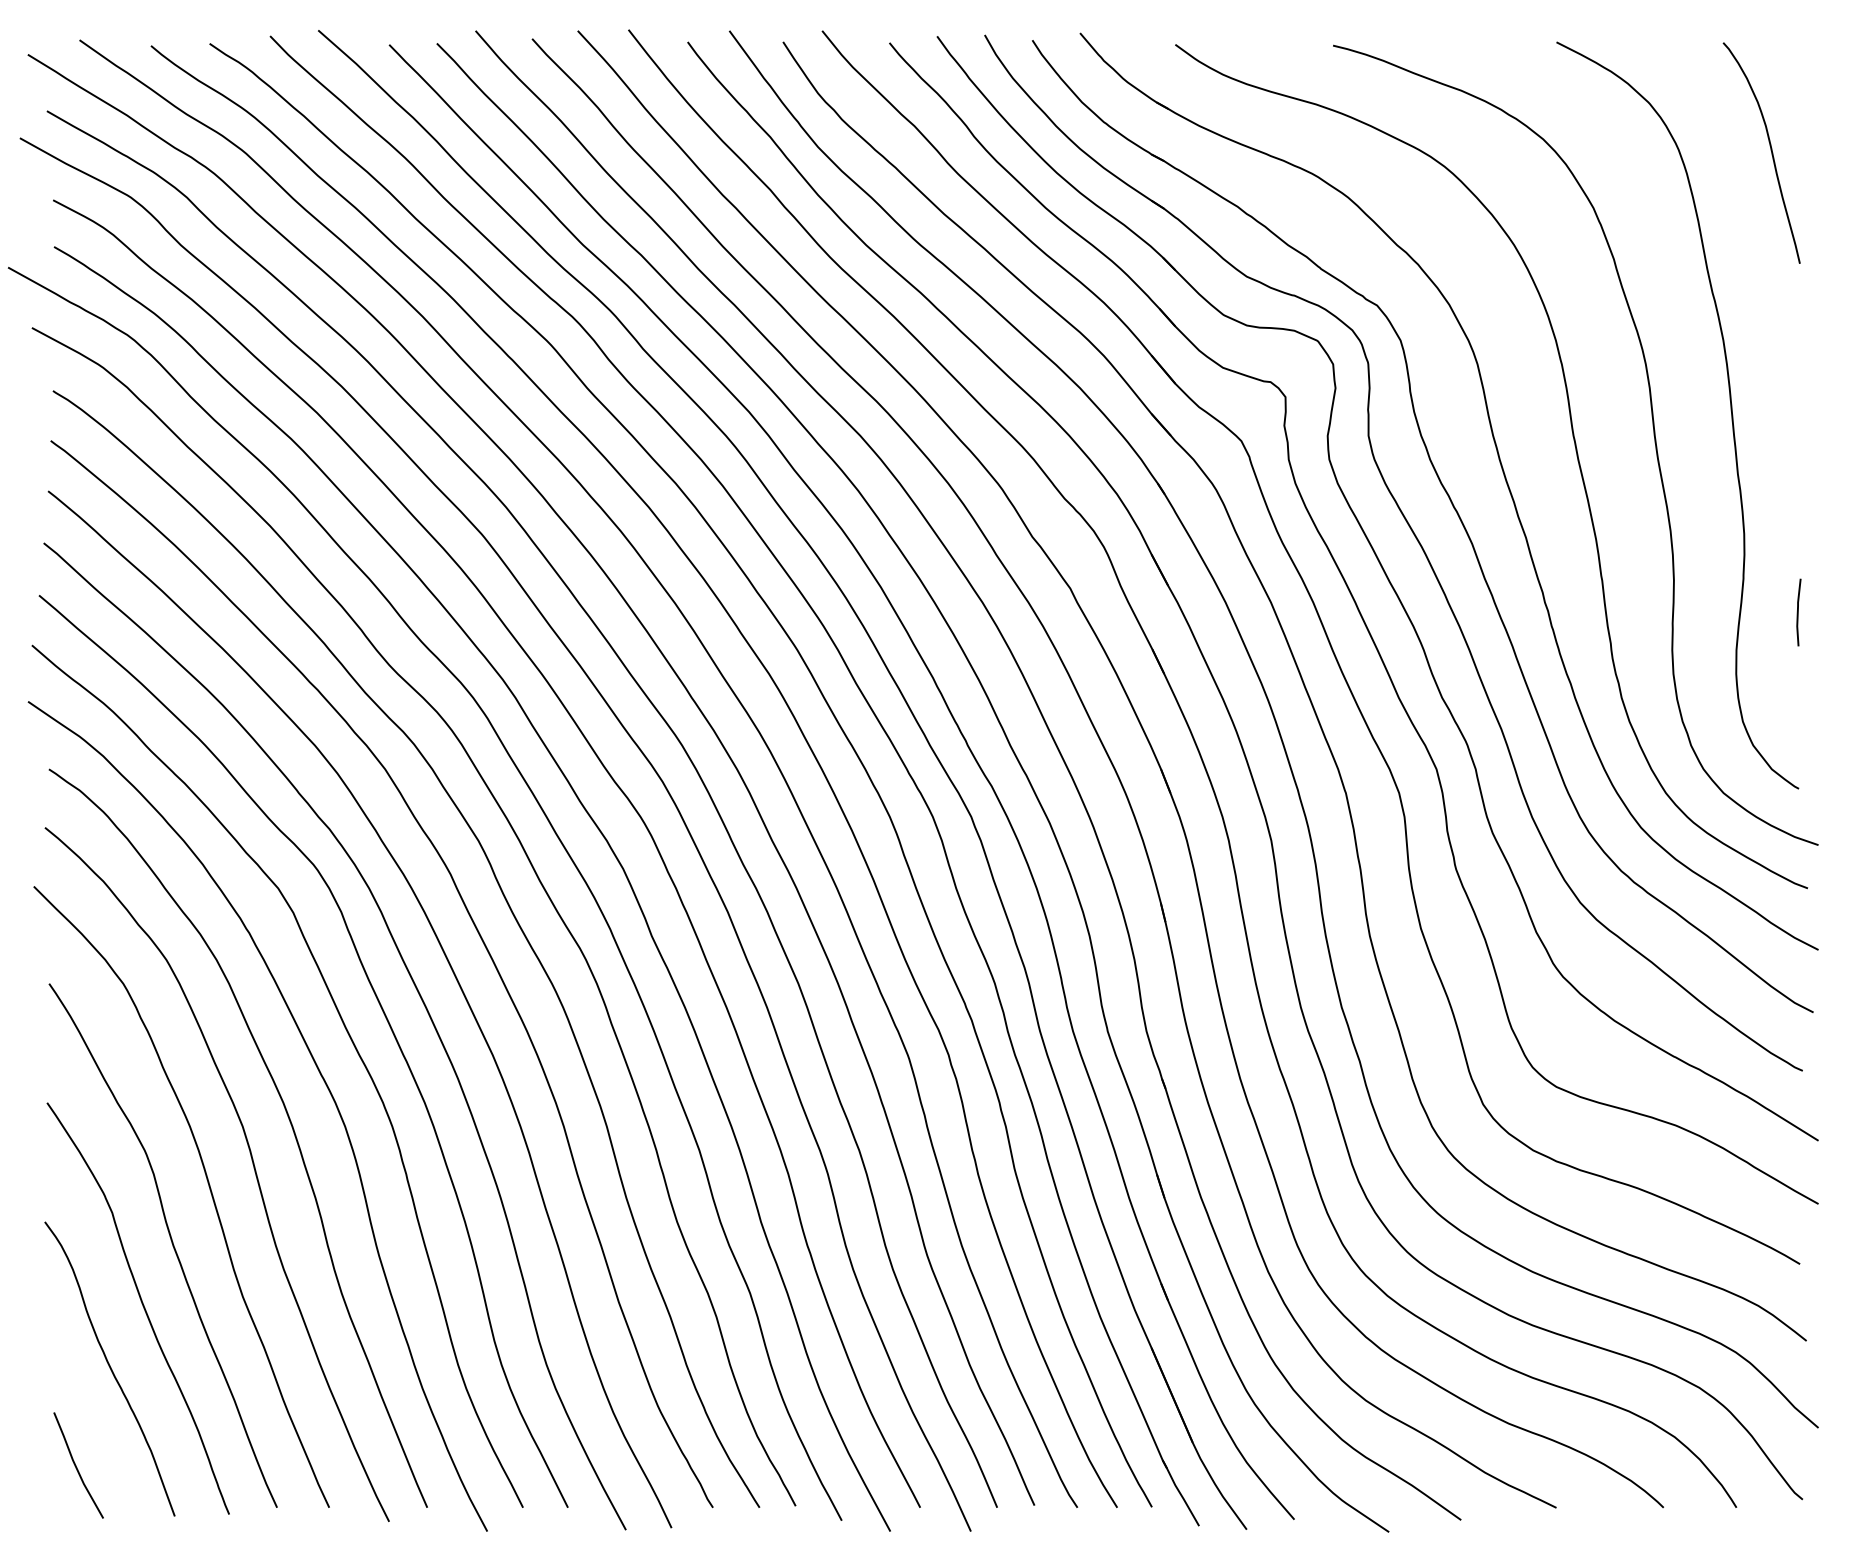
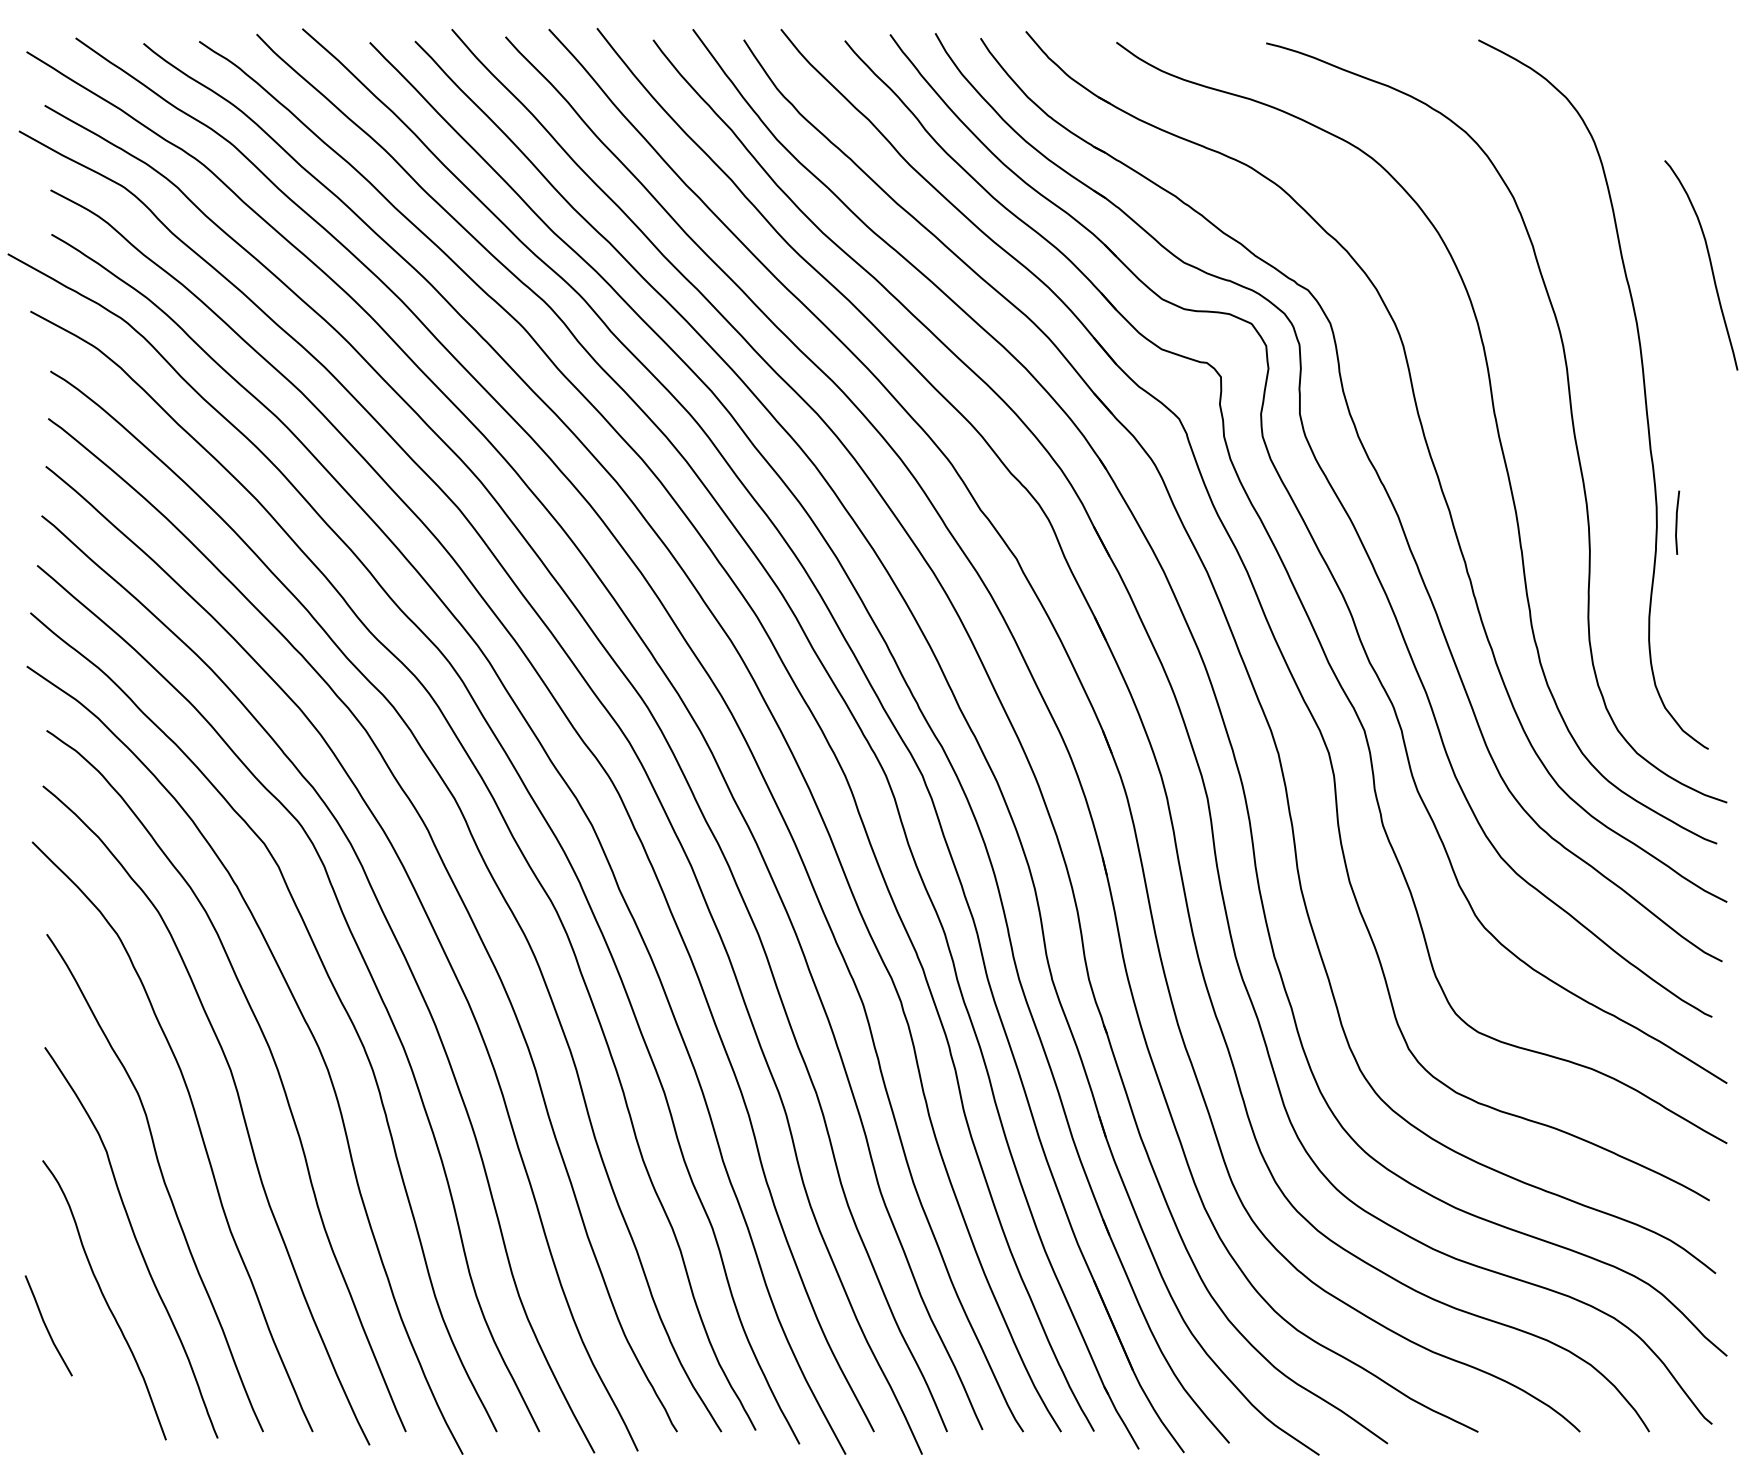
curve: (1770, 150) -> (1709, 262), moved
line: (1798, 612) -> (1677, 522), moved
line: (76, 1465) -> (46, 1325), moved

